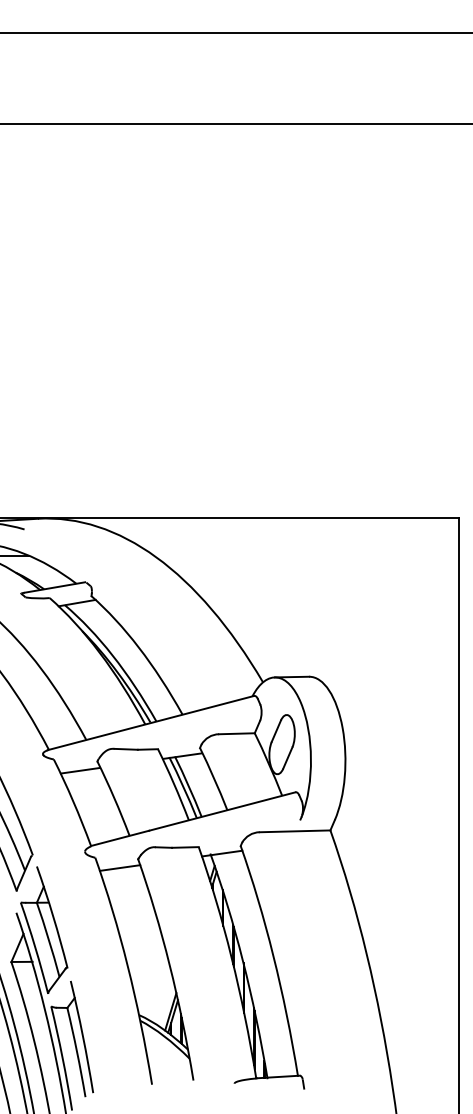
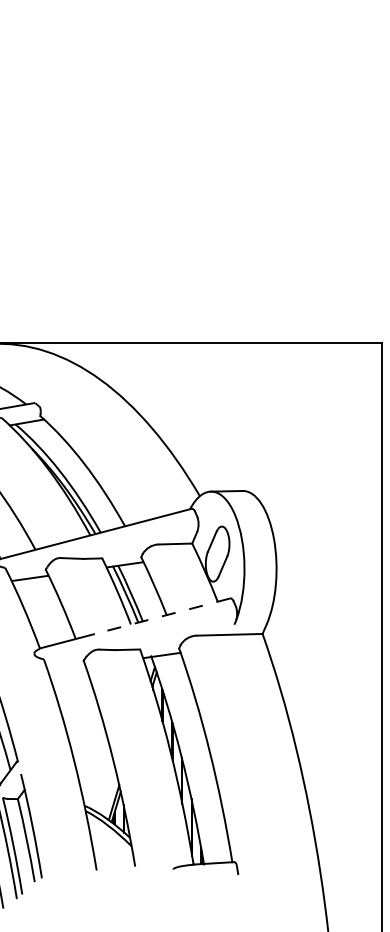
line: (222, 811) -> (162, 616), solid -> dashed
line: (119, 867) -> (66, 668), removed

